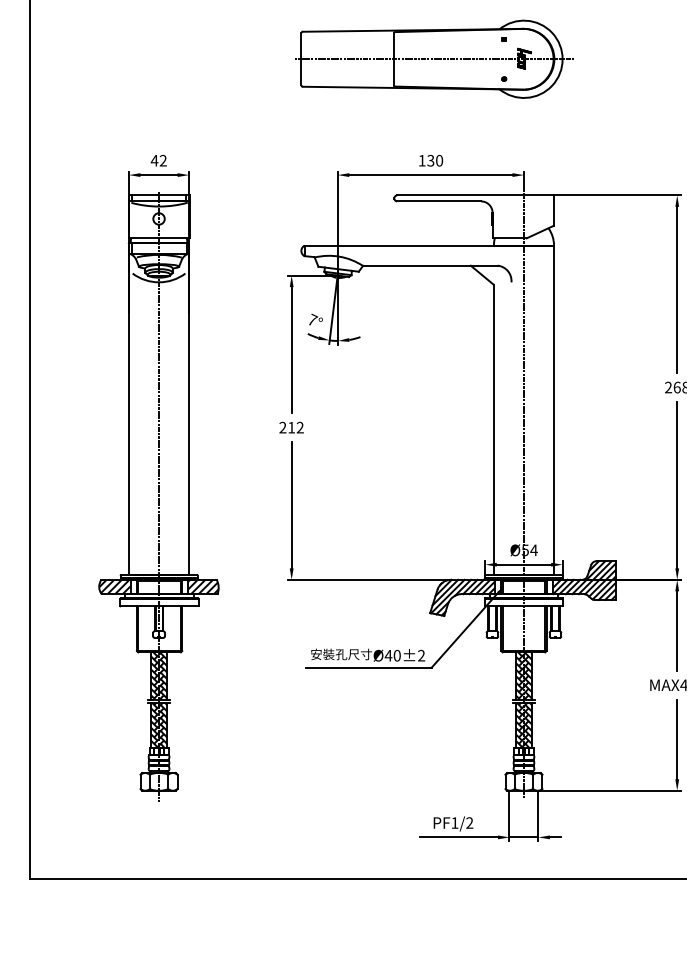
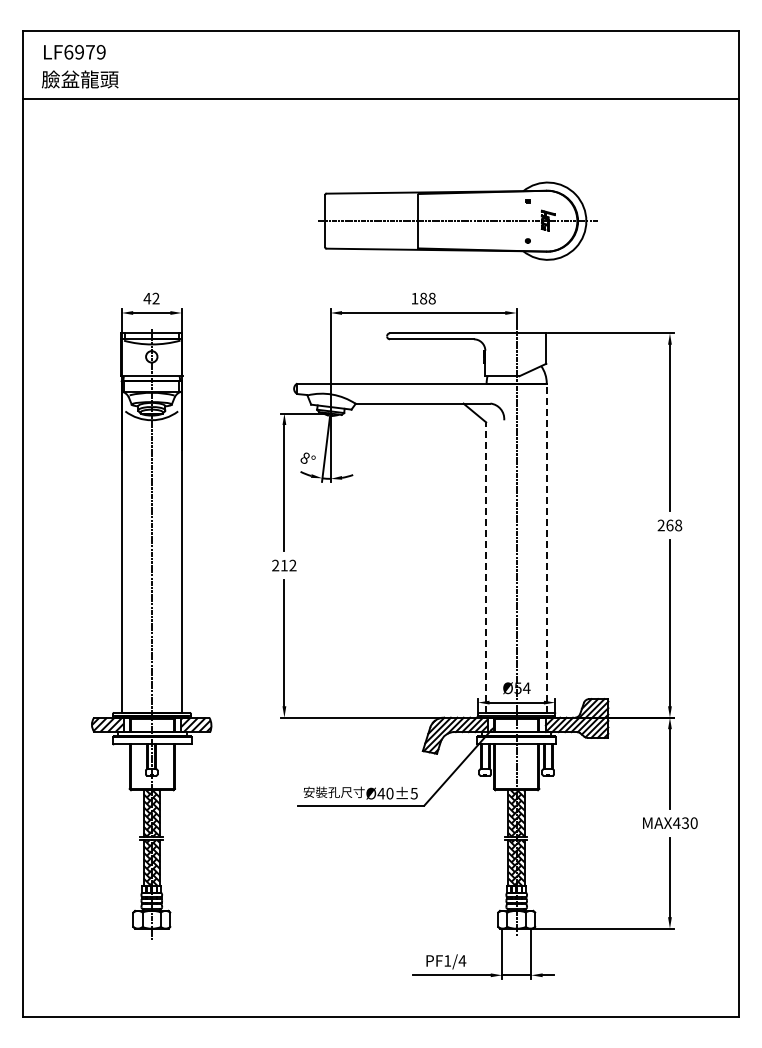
part: (433, 58) -> (457, 220), moved
text: (434, 160) -> (427, 298), 130 -> 188
text: (312, 319) -> (305, 457), 7° -> 8°
line: (554, 410) -> (547, 548), solid -> dashed
line: (493, 429) -> (486, 567), solid -> dashed
text: (420, 655) -> (413, 793), Ø40±2 -> Ø40±5
text: (469, 822) -> (462, 960), PF1/2 -> PF1/4

